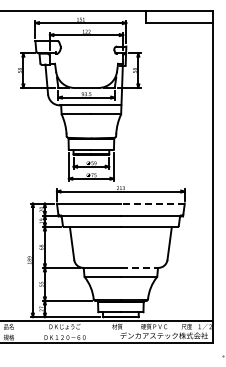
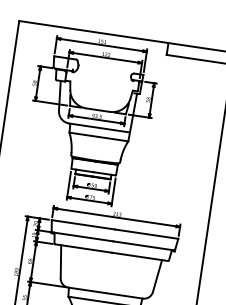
line: (152, 203) -> (146, 234), dashed -> solid
line: (139, 267) -> (124, 295), dashed -> solid

